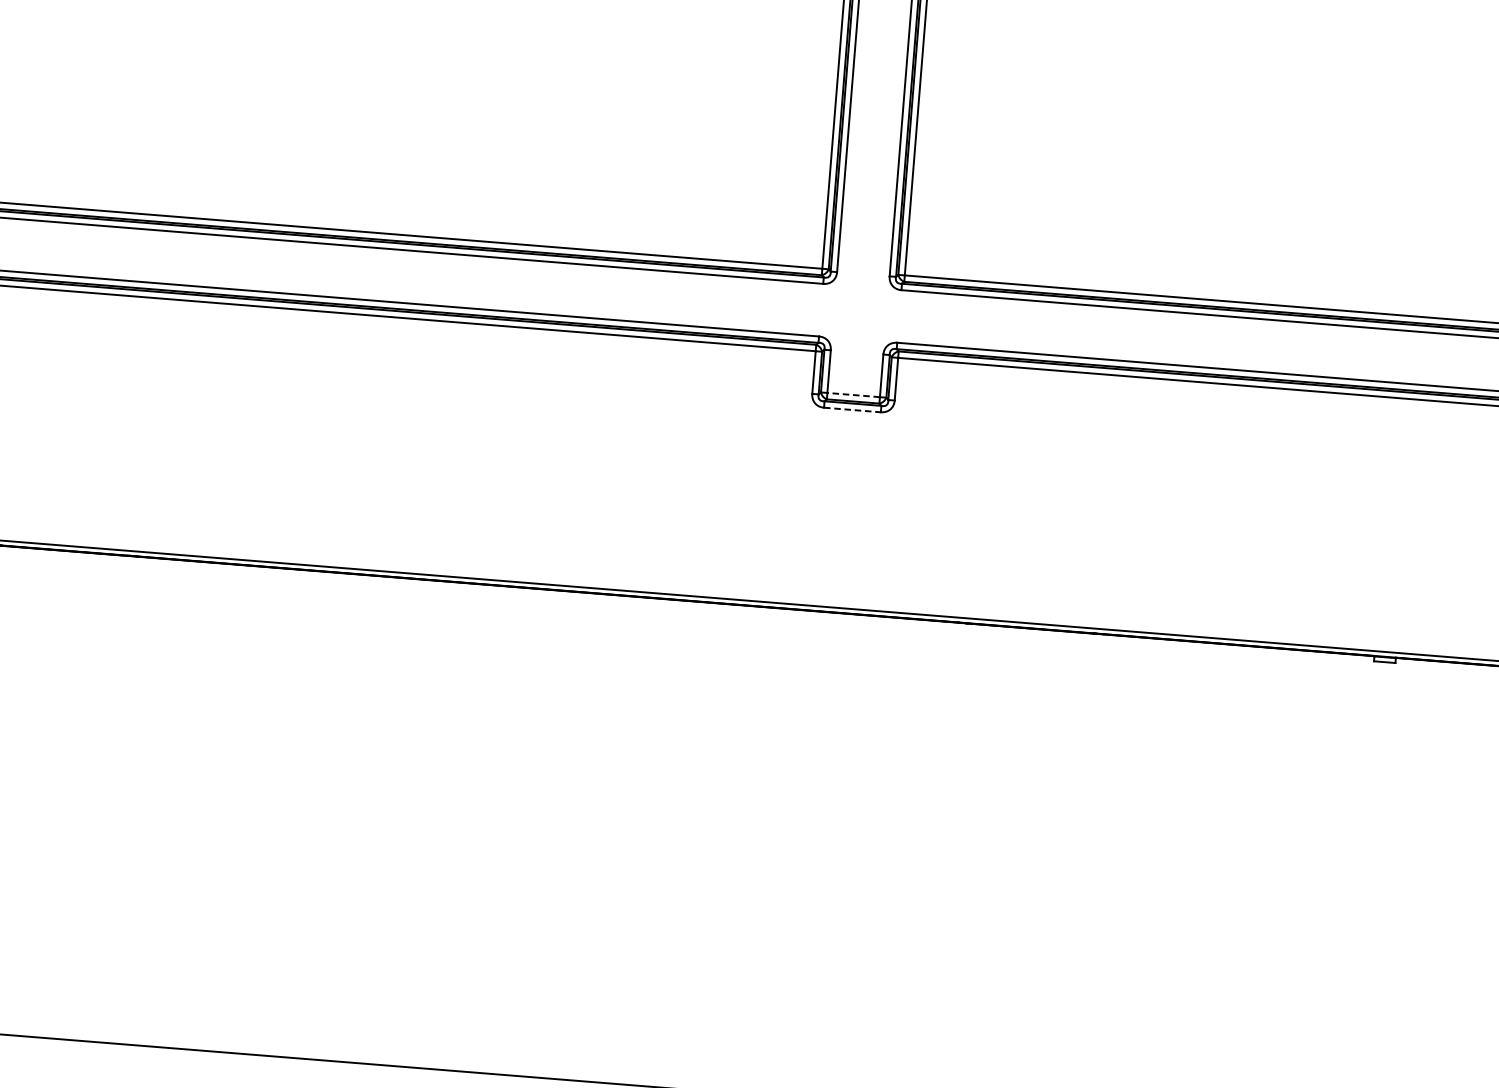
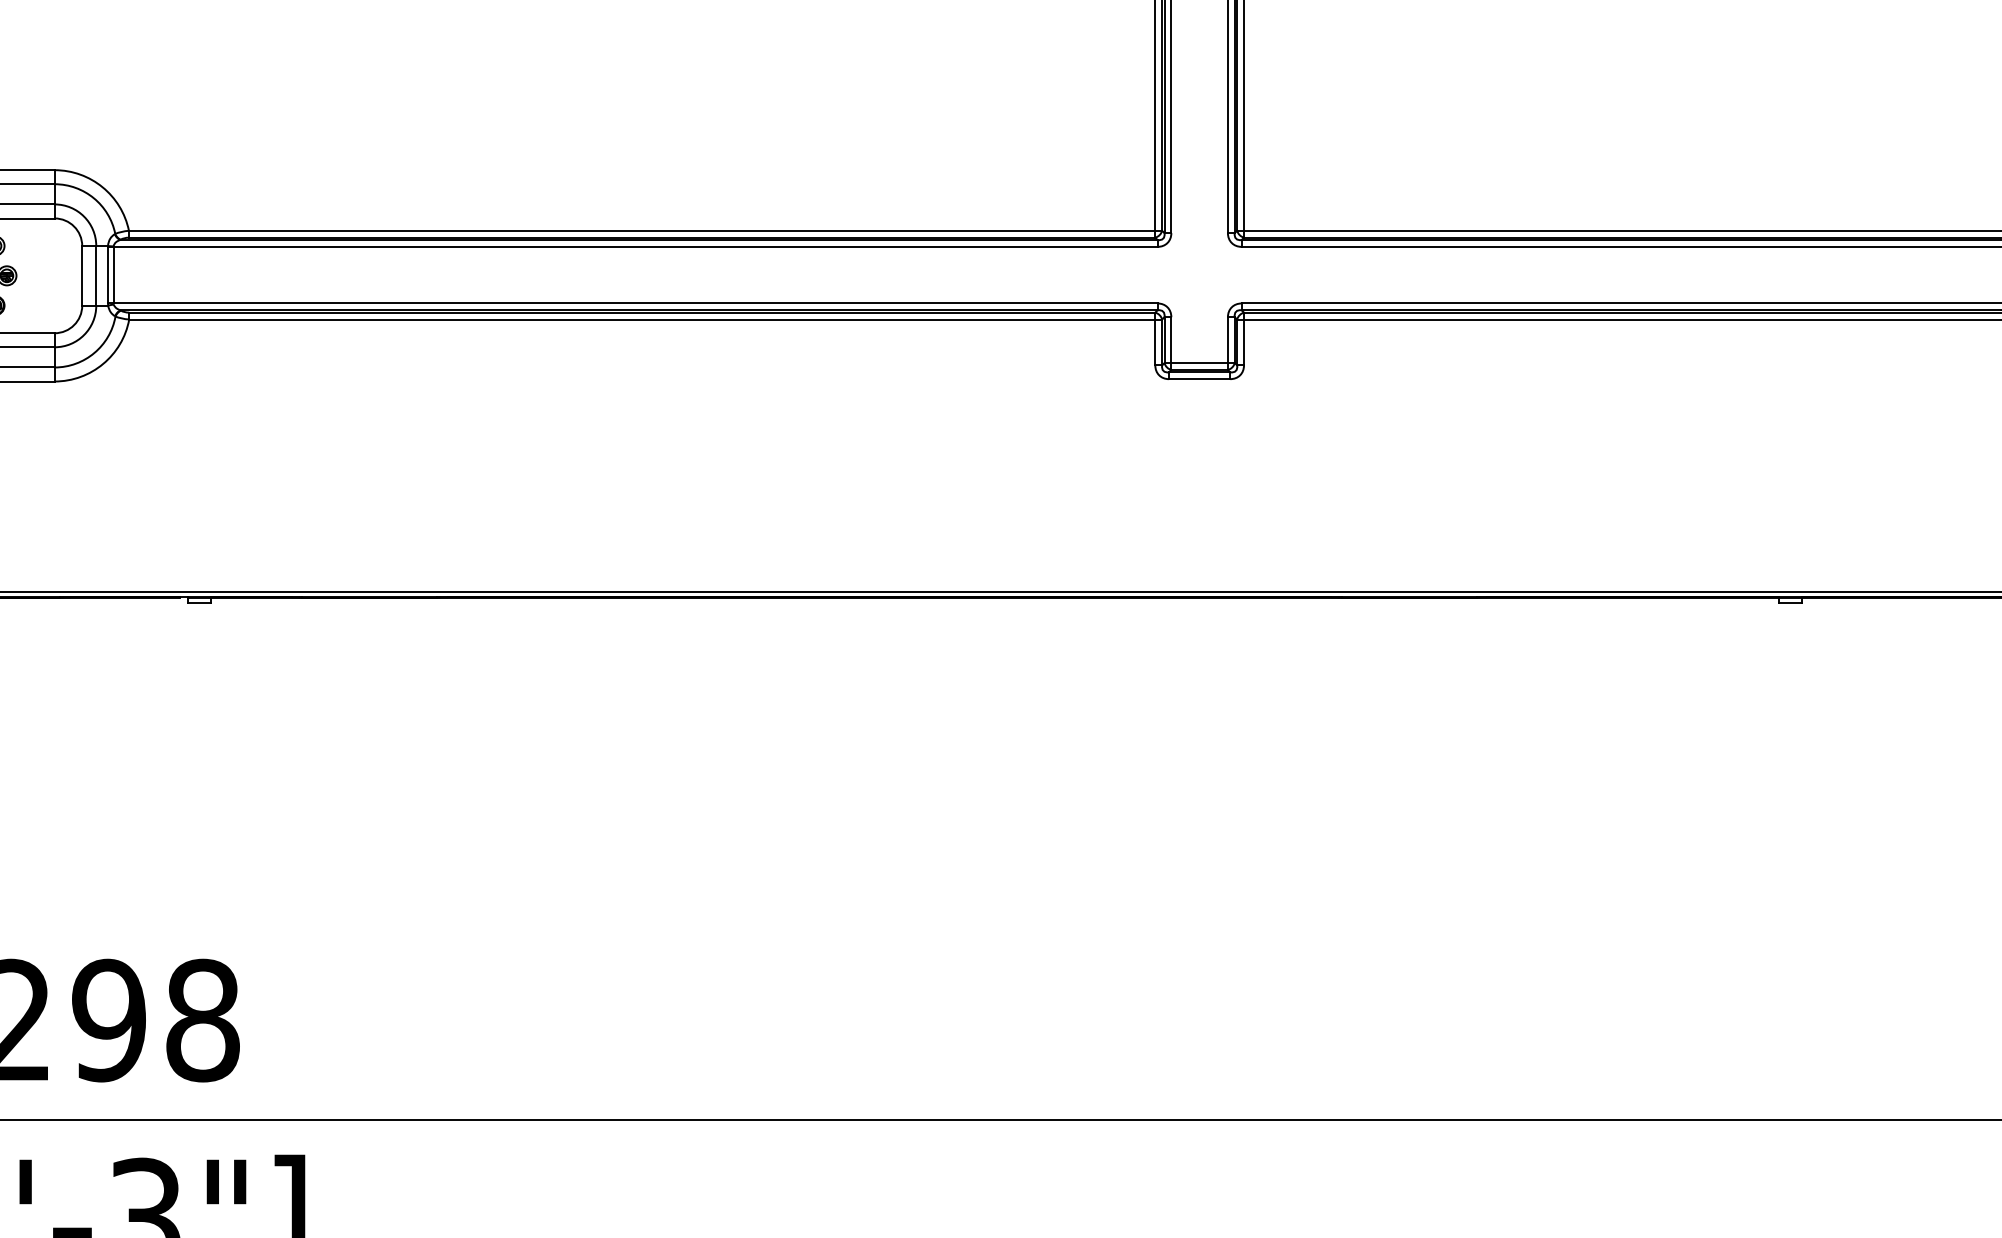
line: (853, 395) -> (1199, 363), dashed -> solid
line: (852, 410) -> (1199, 379), dashed -> solid

